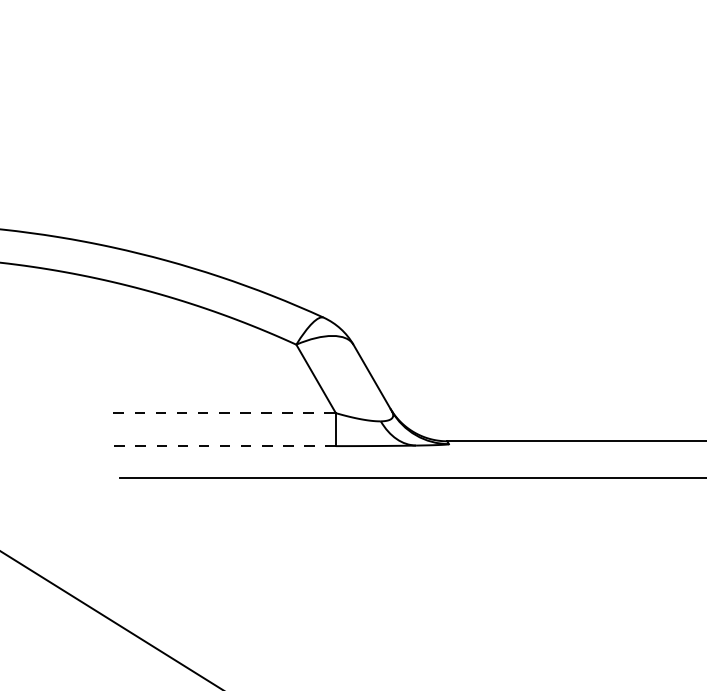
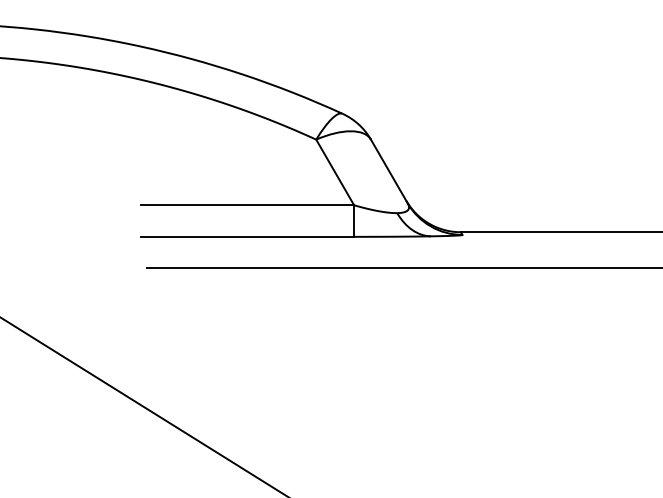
line: (225, 413) -> (248, 205), dashed -> solid
line: (224, 446) -> (247, 237), dashed -> solid

